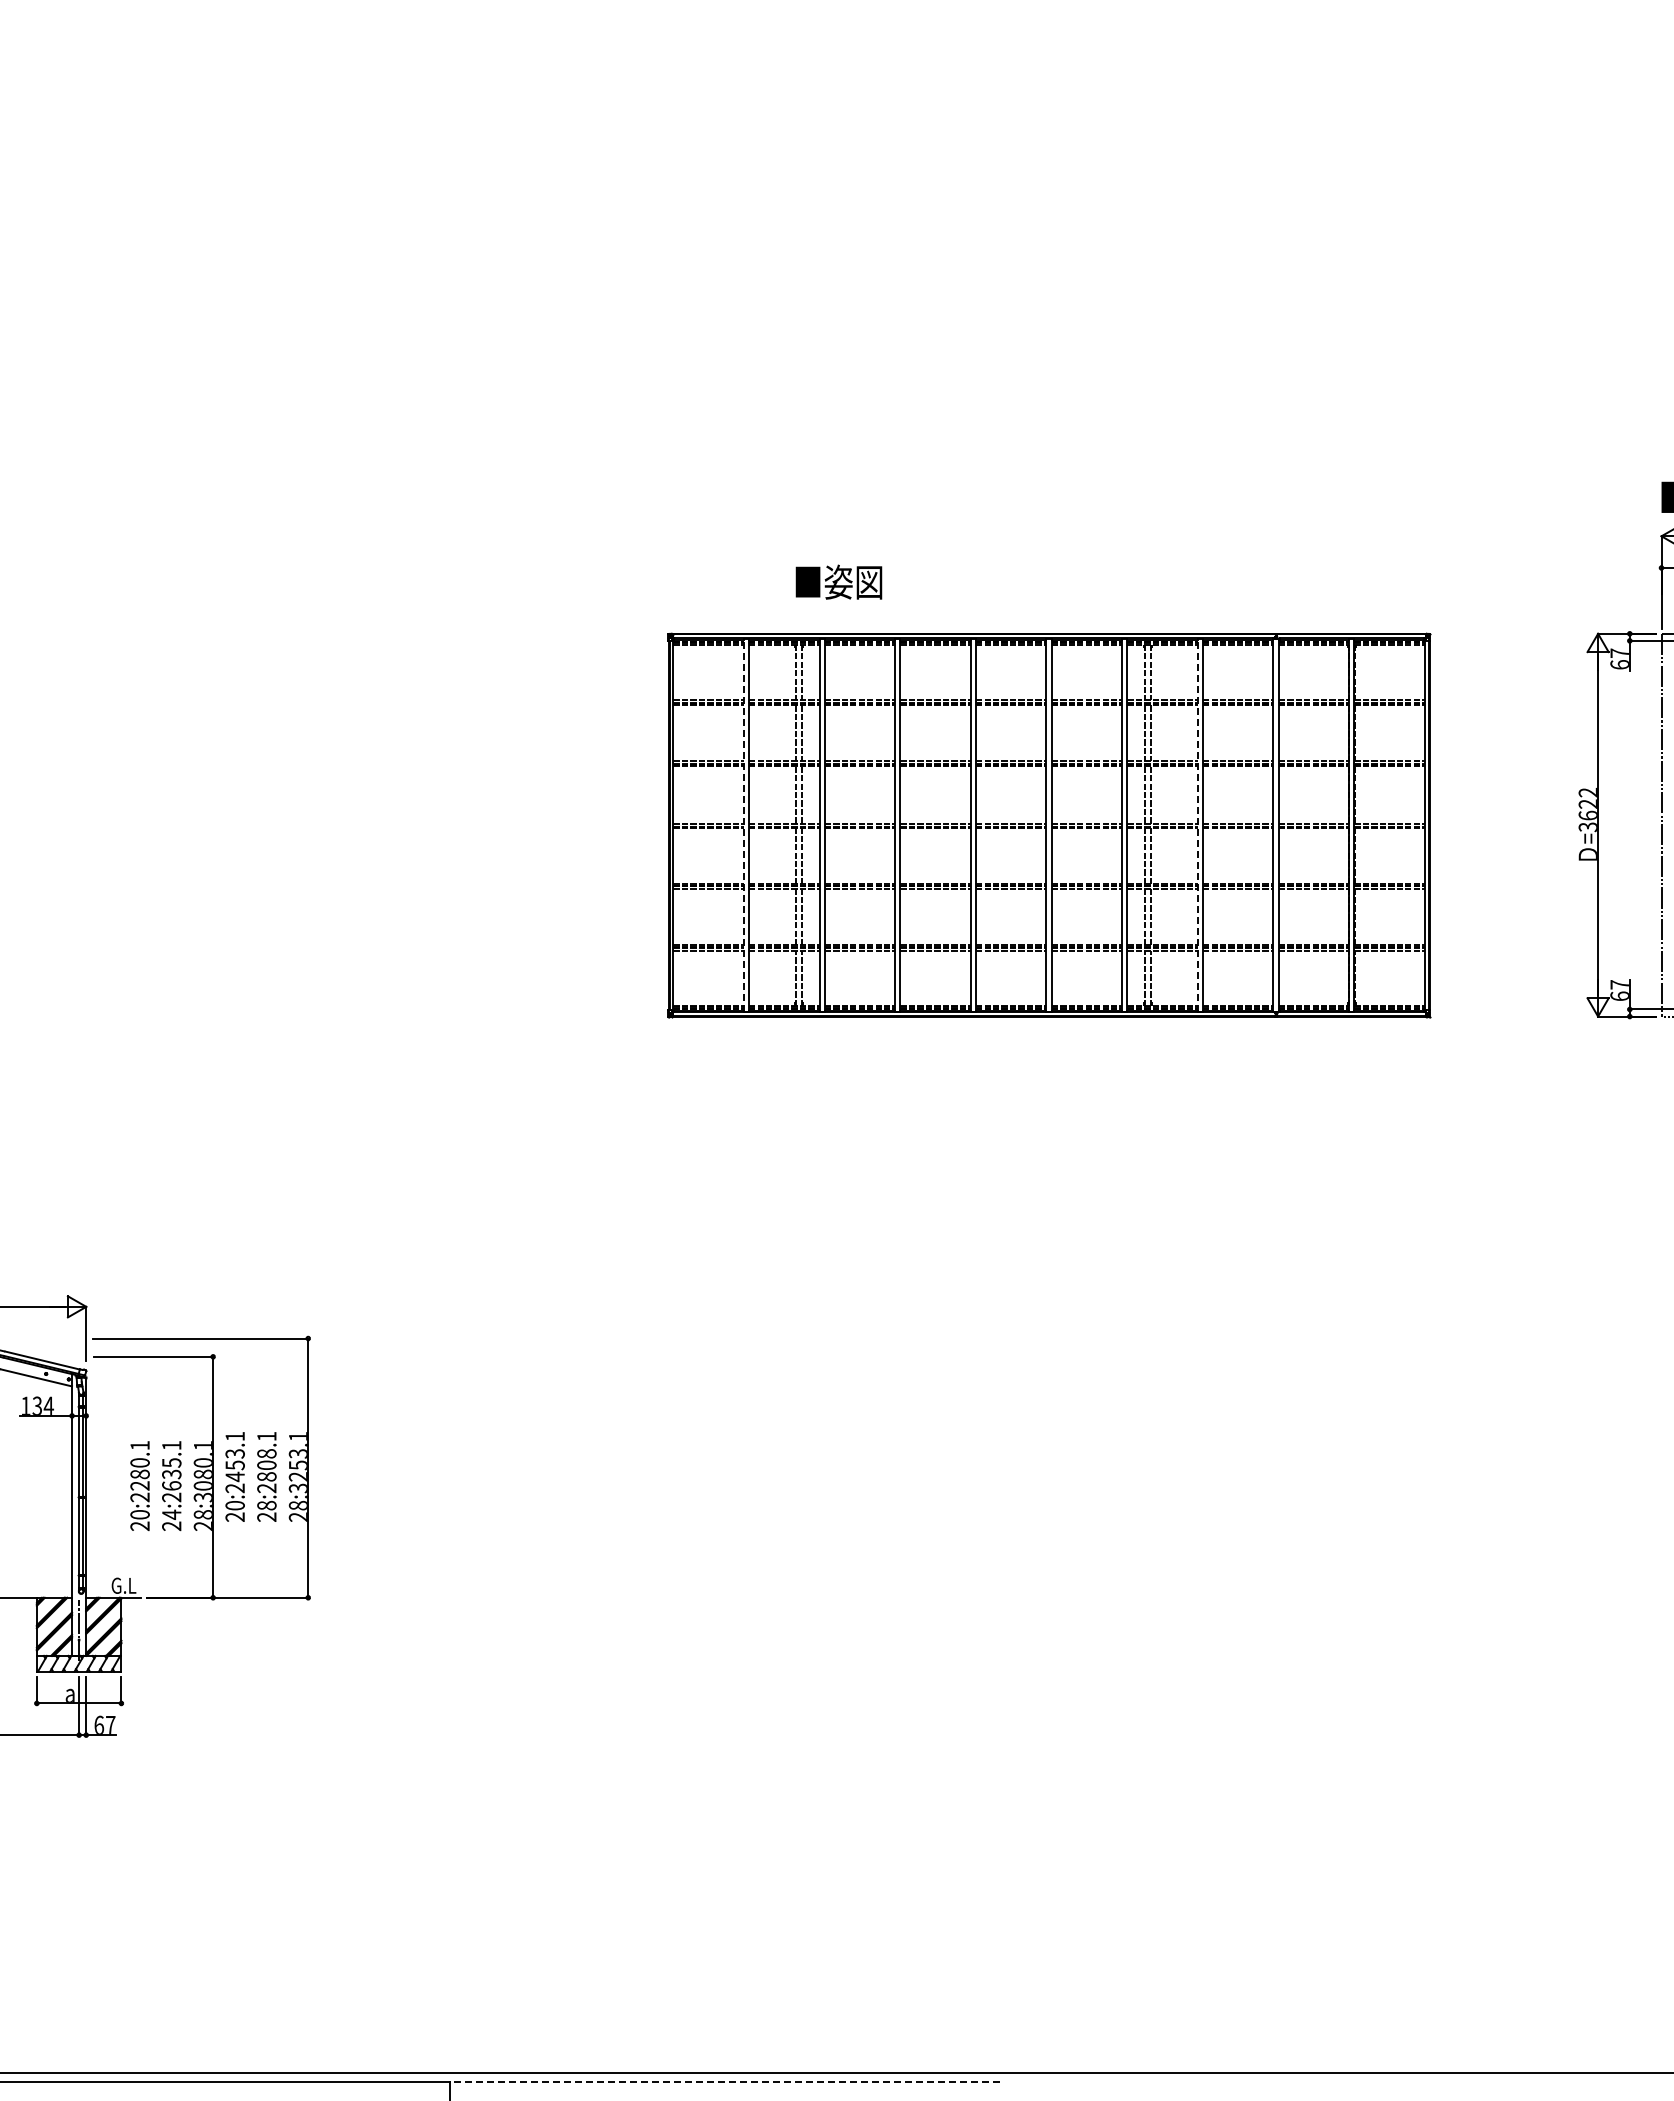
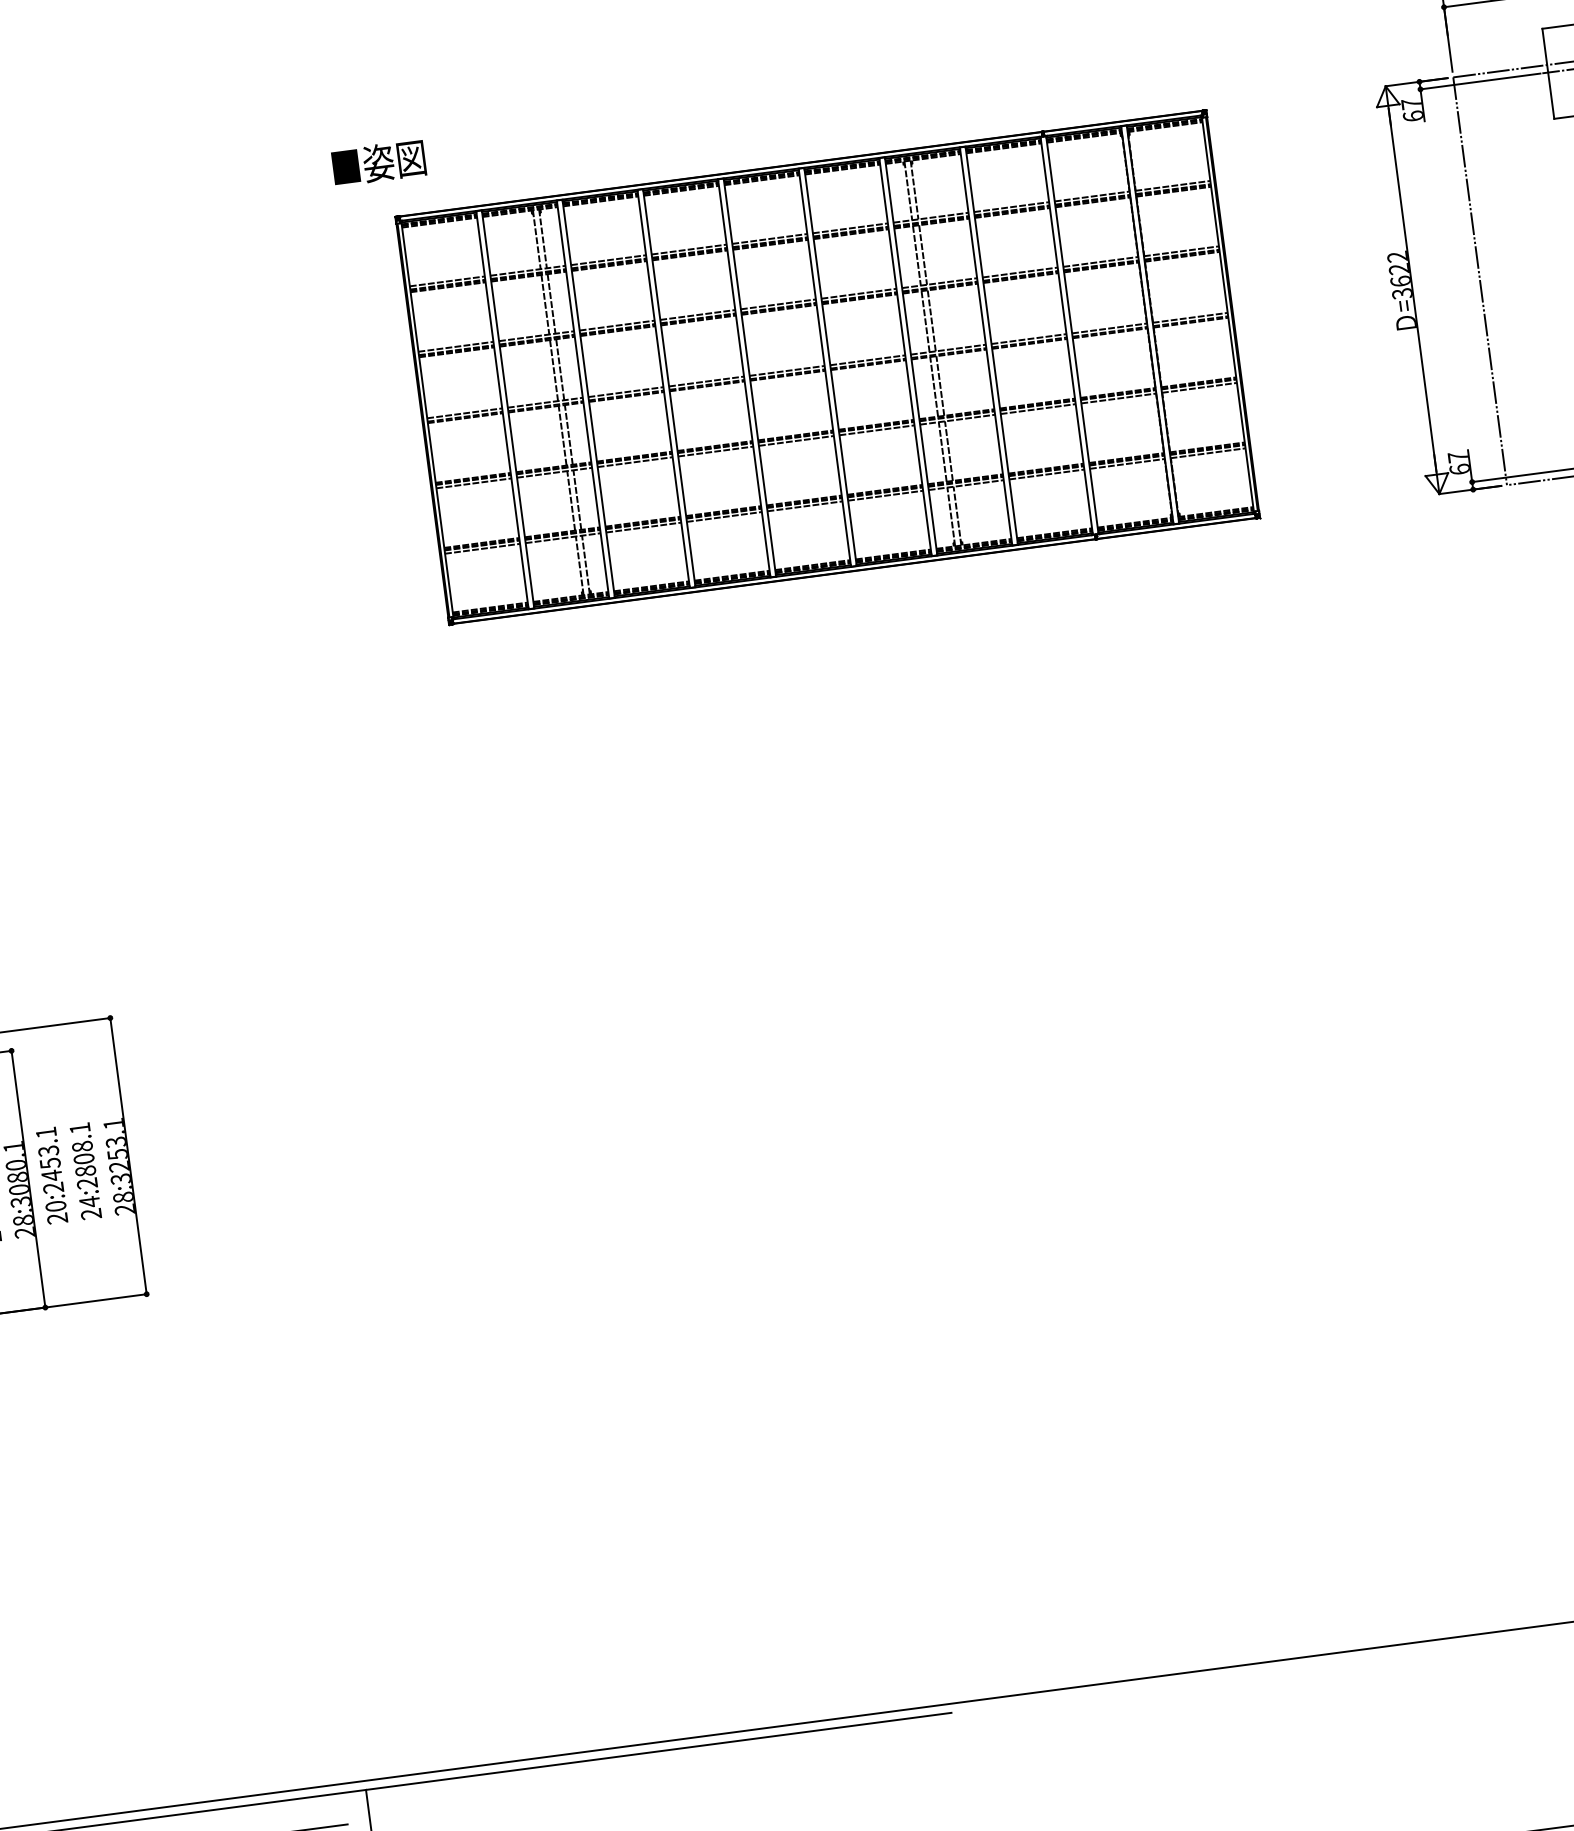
text: (838, 581) -> (378, 162), moved
line: (743, 825) -> (502, 410), dashed -> solid
line: (1197, 825) -> (985, 346), dashed -> solid
text: (266, 1505) -> (89, 1201), 28:2808.1 -> 24:2808.1
line: (725, 2081) -> (659, 1751), dashed -> solid

